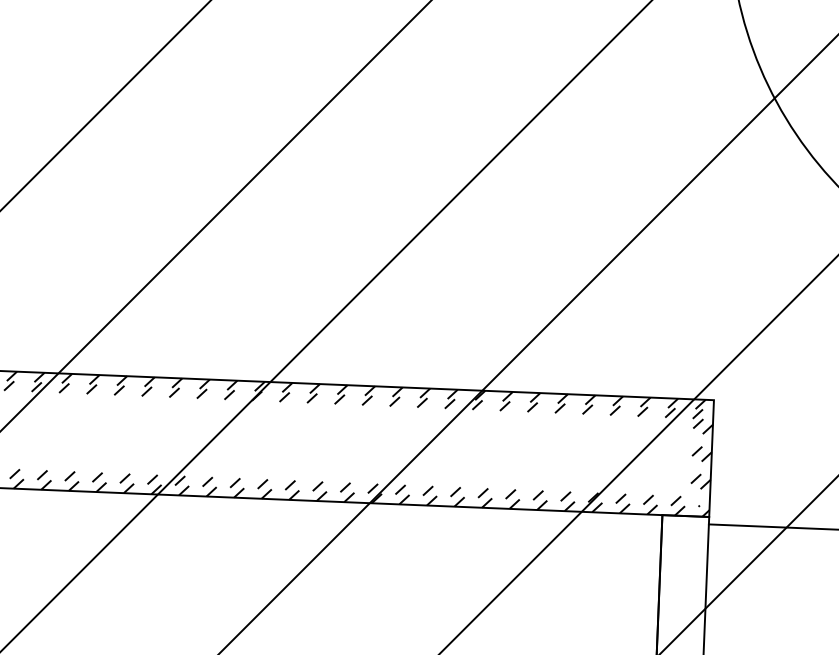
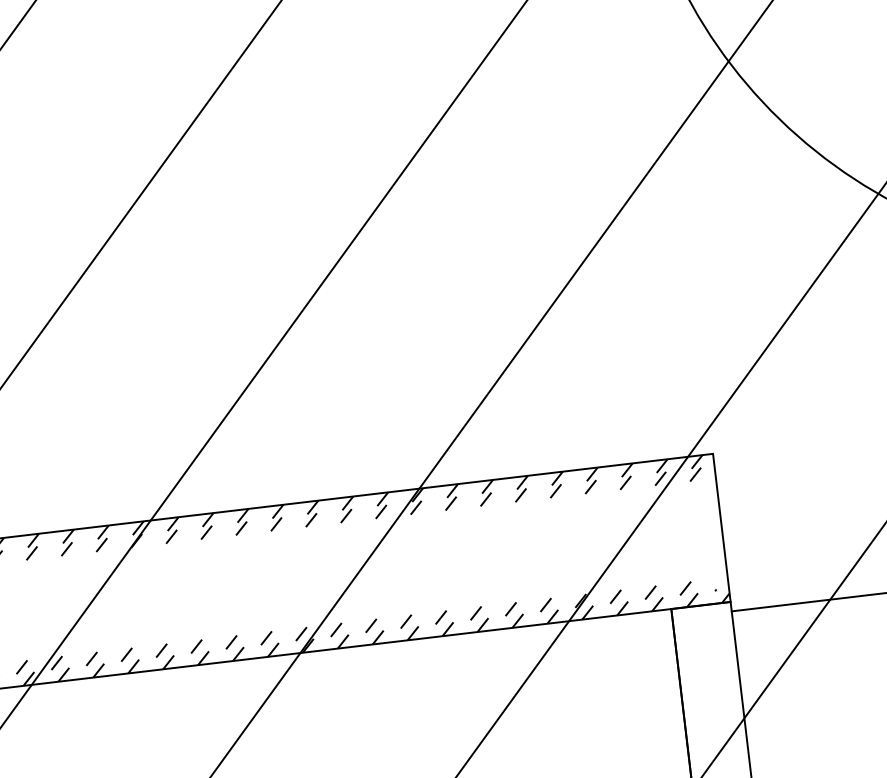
hatch: (697, 451) -> (702, 521), removed
hatch: (706, 456) -> (715, 526), removed

